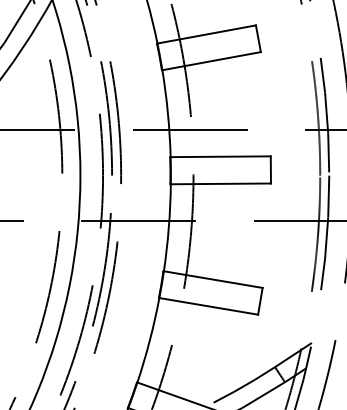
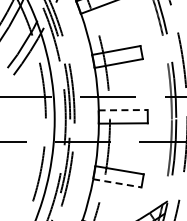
line: (221, 157) -> (123, 110), solid -> dashed
line: (208, 306) -> (117, 183), solid -> dashed

